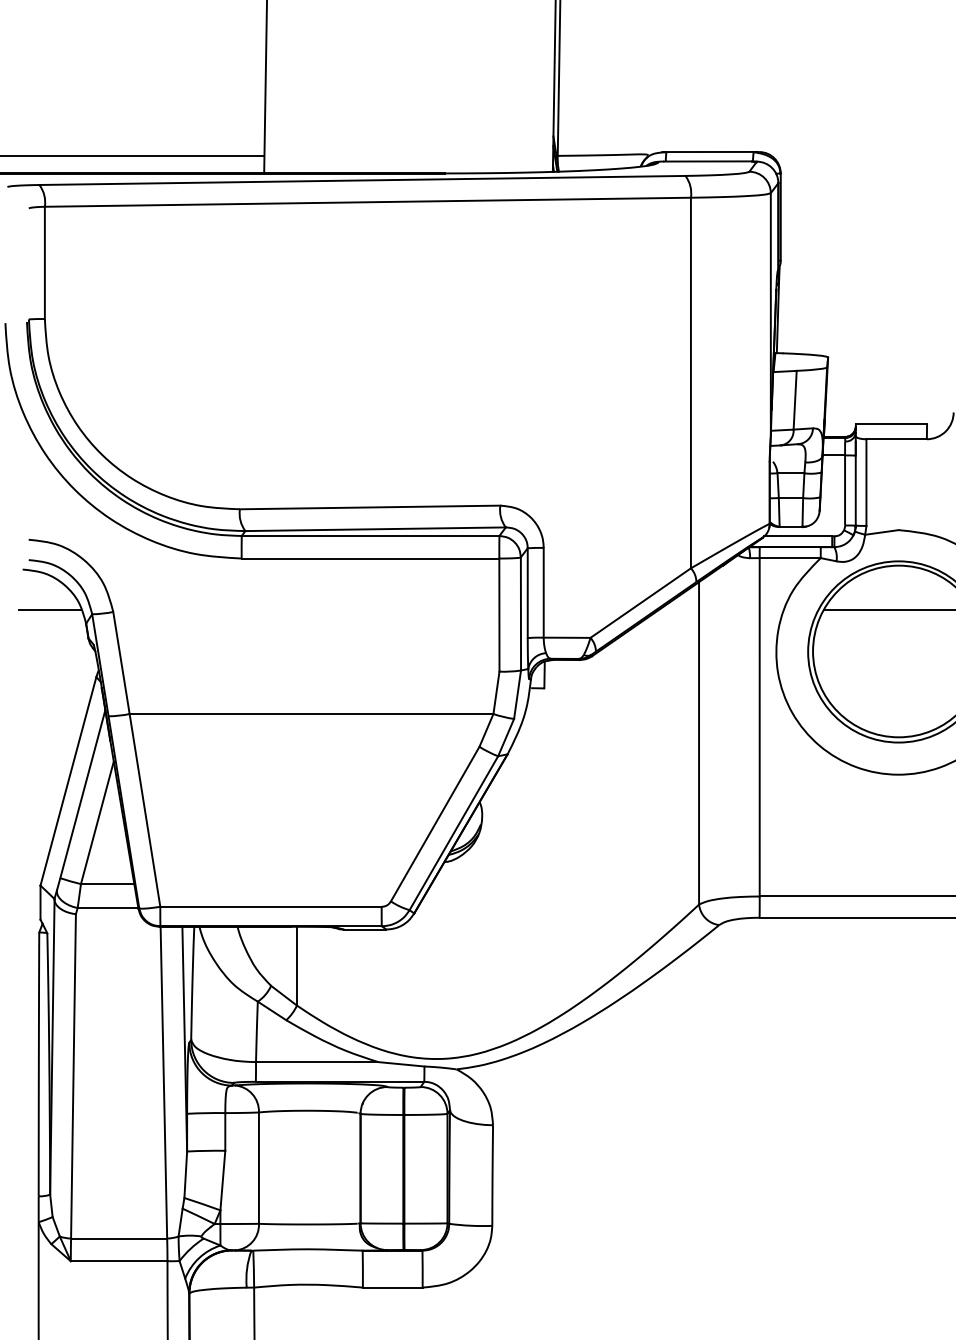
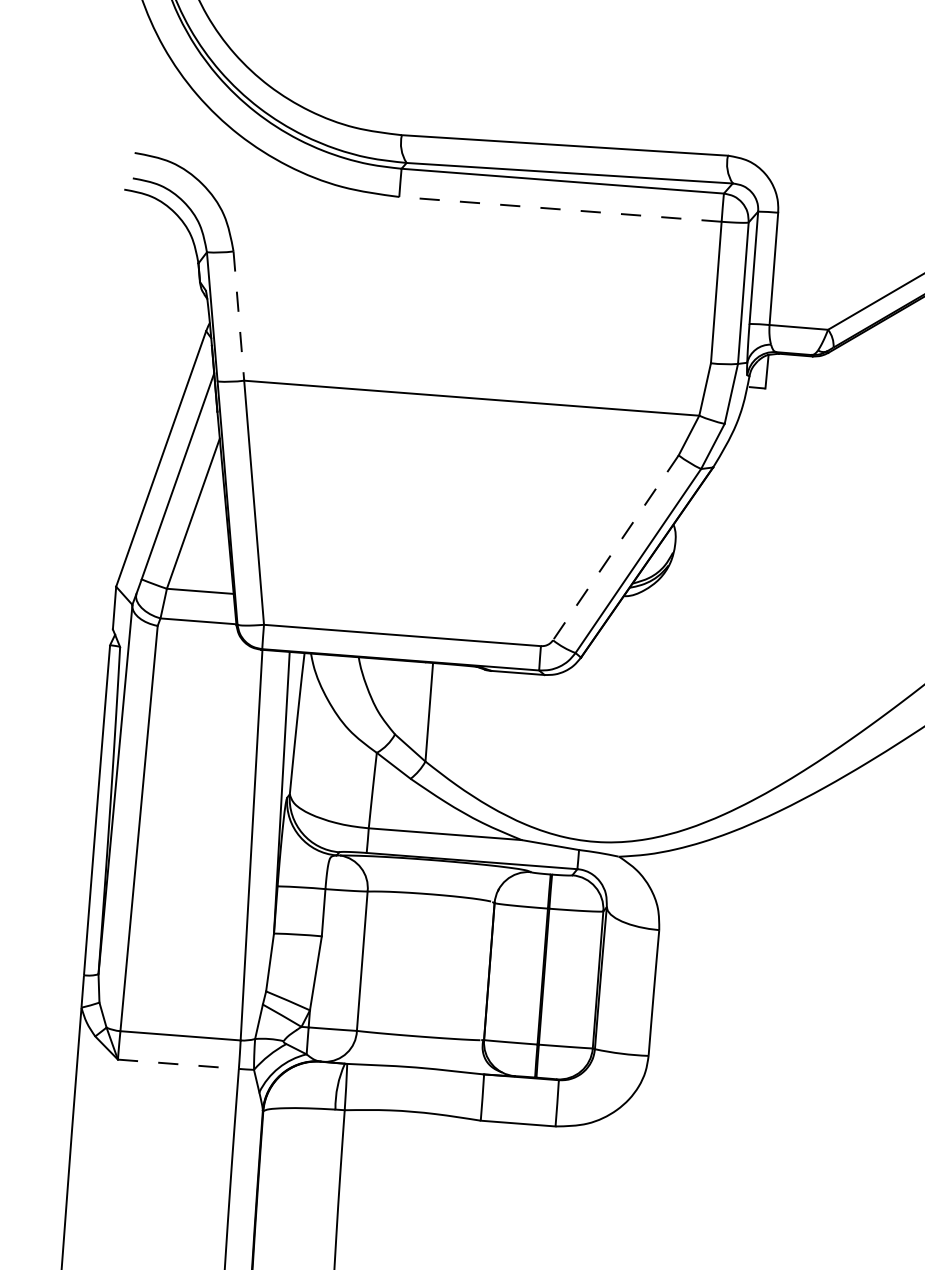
line: (370, 558) -> (560, 209), solid -> dashed
line: (49, 610) -> (153, 243), removed
line: (121, 662) -> (238, 315), solid -> dashed
line: (434, 824) -> (614, 548), solid -> dashed
line: (119, 1261) -> (178, 1064), solid -> dashed

